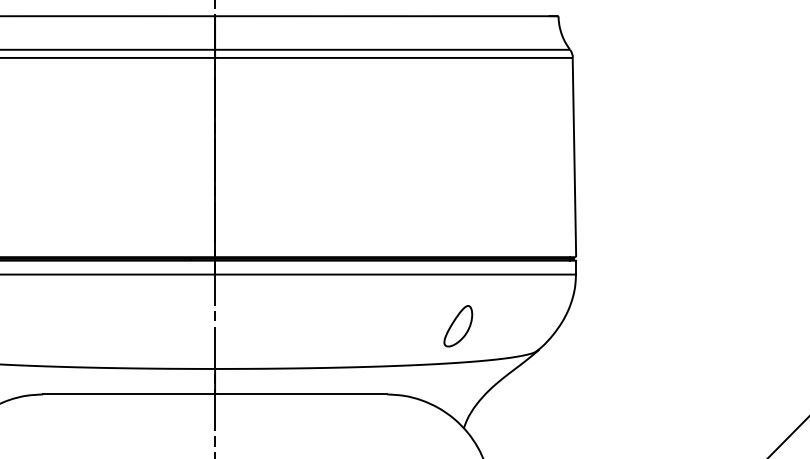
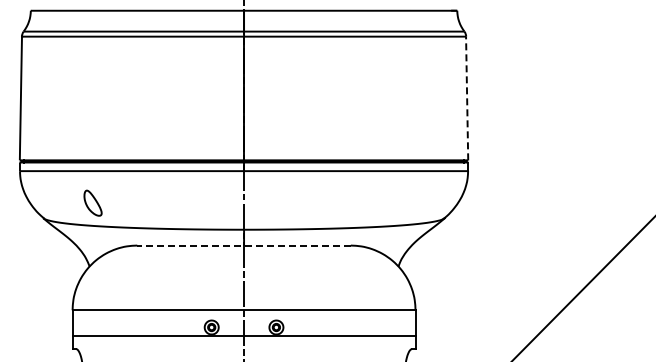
line: (575, 155) -> (467, 97), solid -> dashed
part: (457, 325) -> (394, 202), removed
line: (215, 394) -> (244, 245), solid -> dashed

